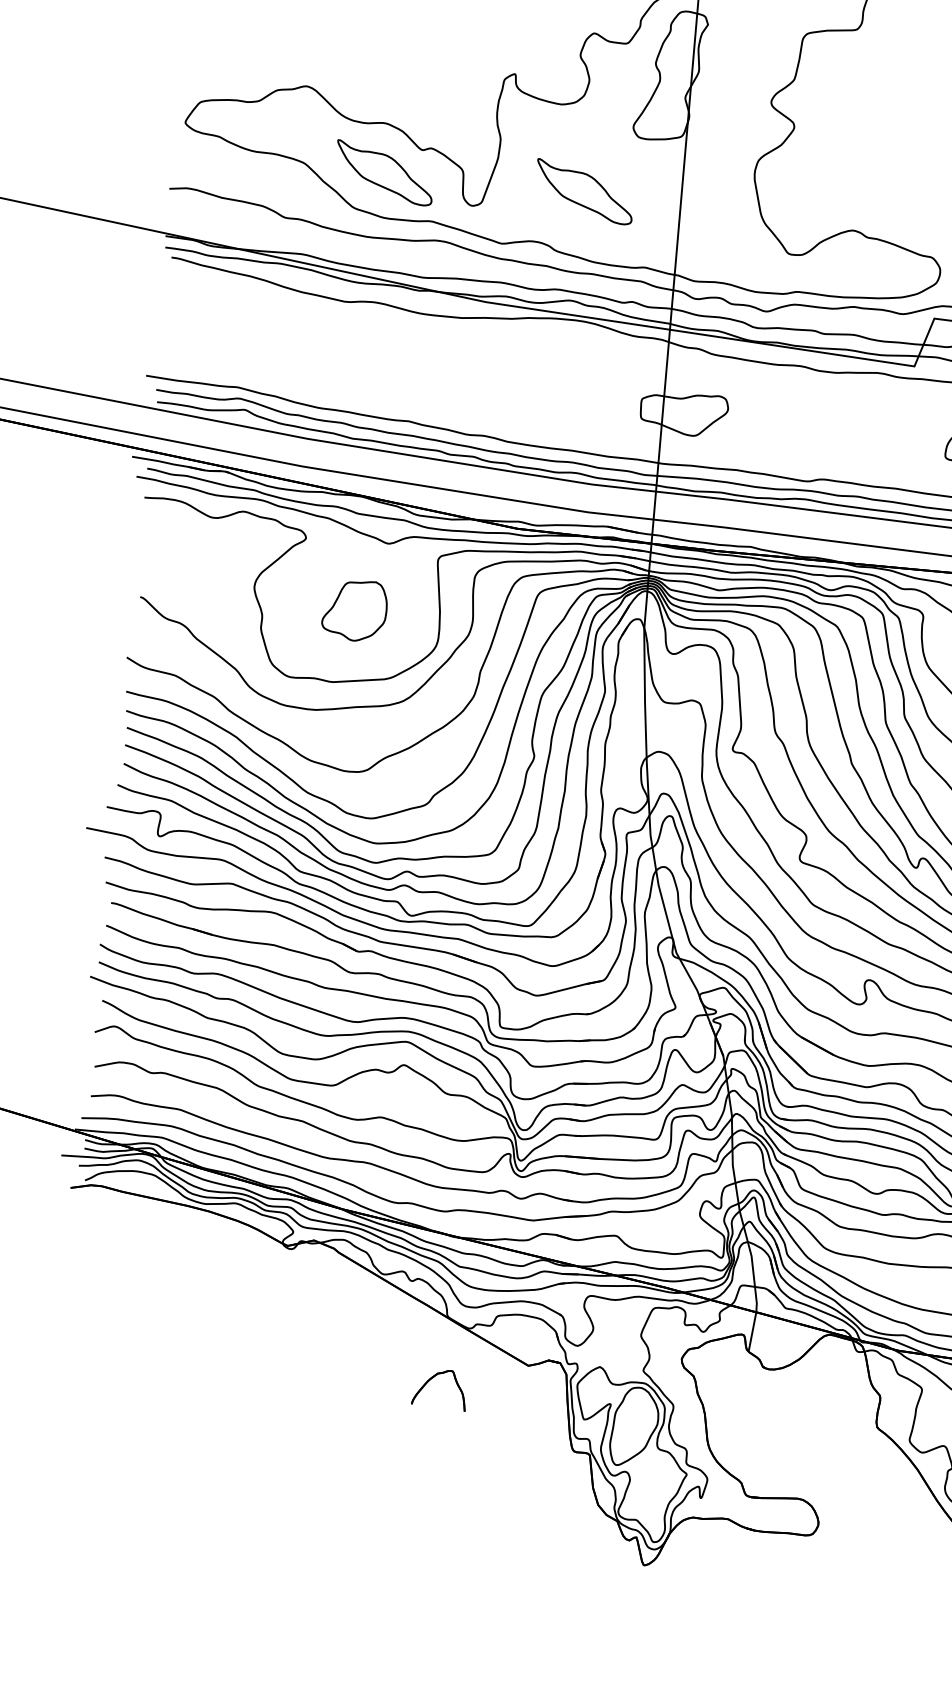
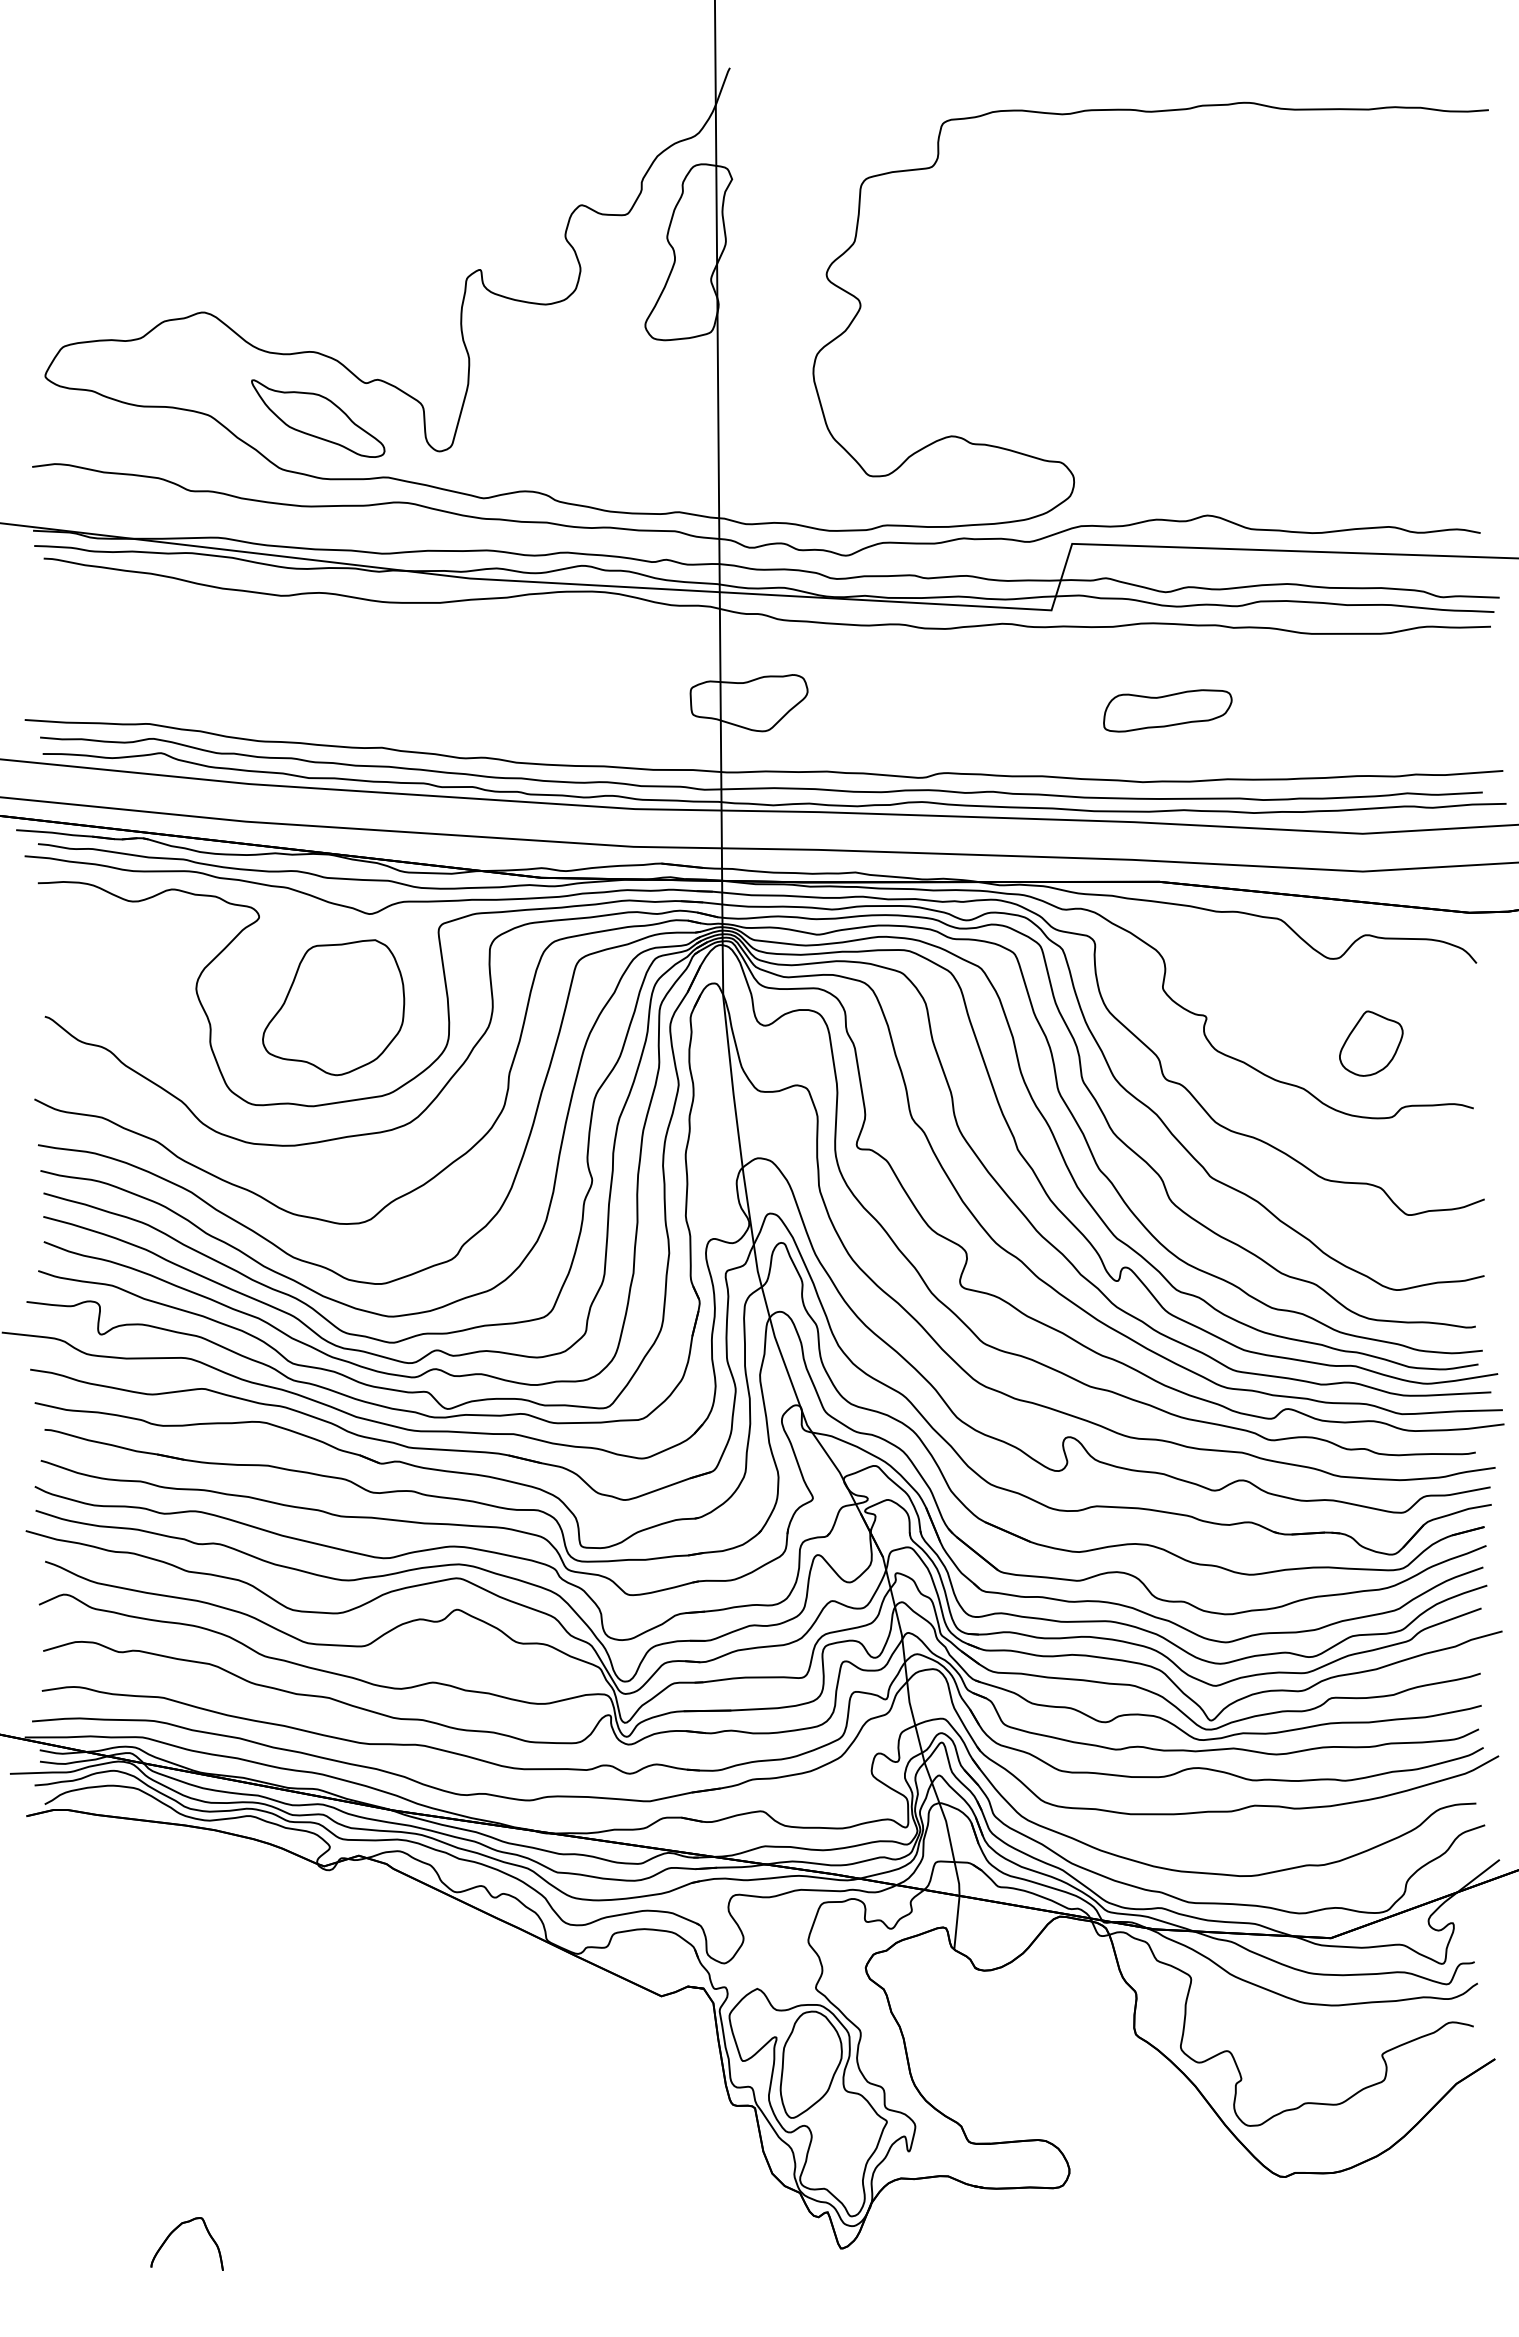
part: (584, 191) -> (588, 418), removed
part: (354, 610) -> (333, 1007), size x1.67
part: (431, 1379) -> (174, 2231), moved

